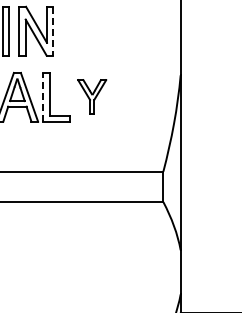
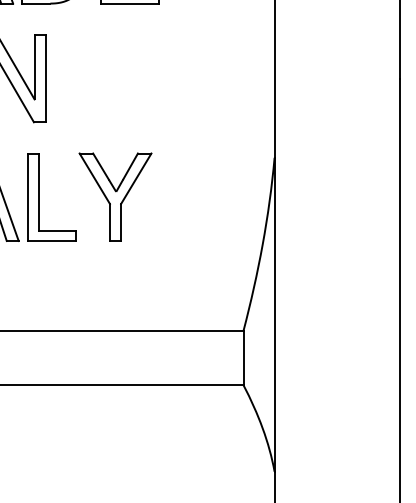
line: (53, 31) -> (46, 79), dashed -> solid
line: (43, 96) -> (28, 195), dashed -> solid
part: (92, 96) -> (116, 195), size x1.43

